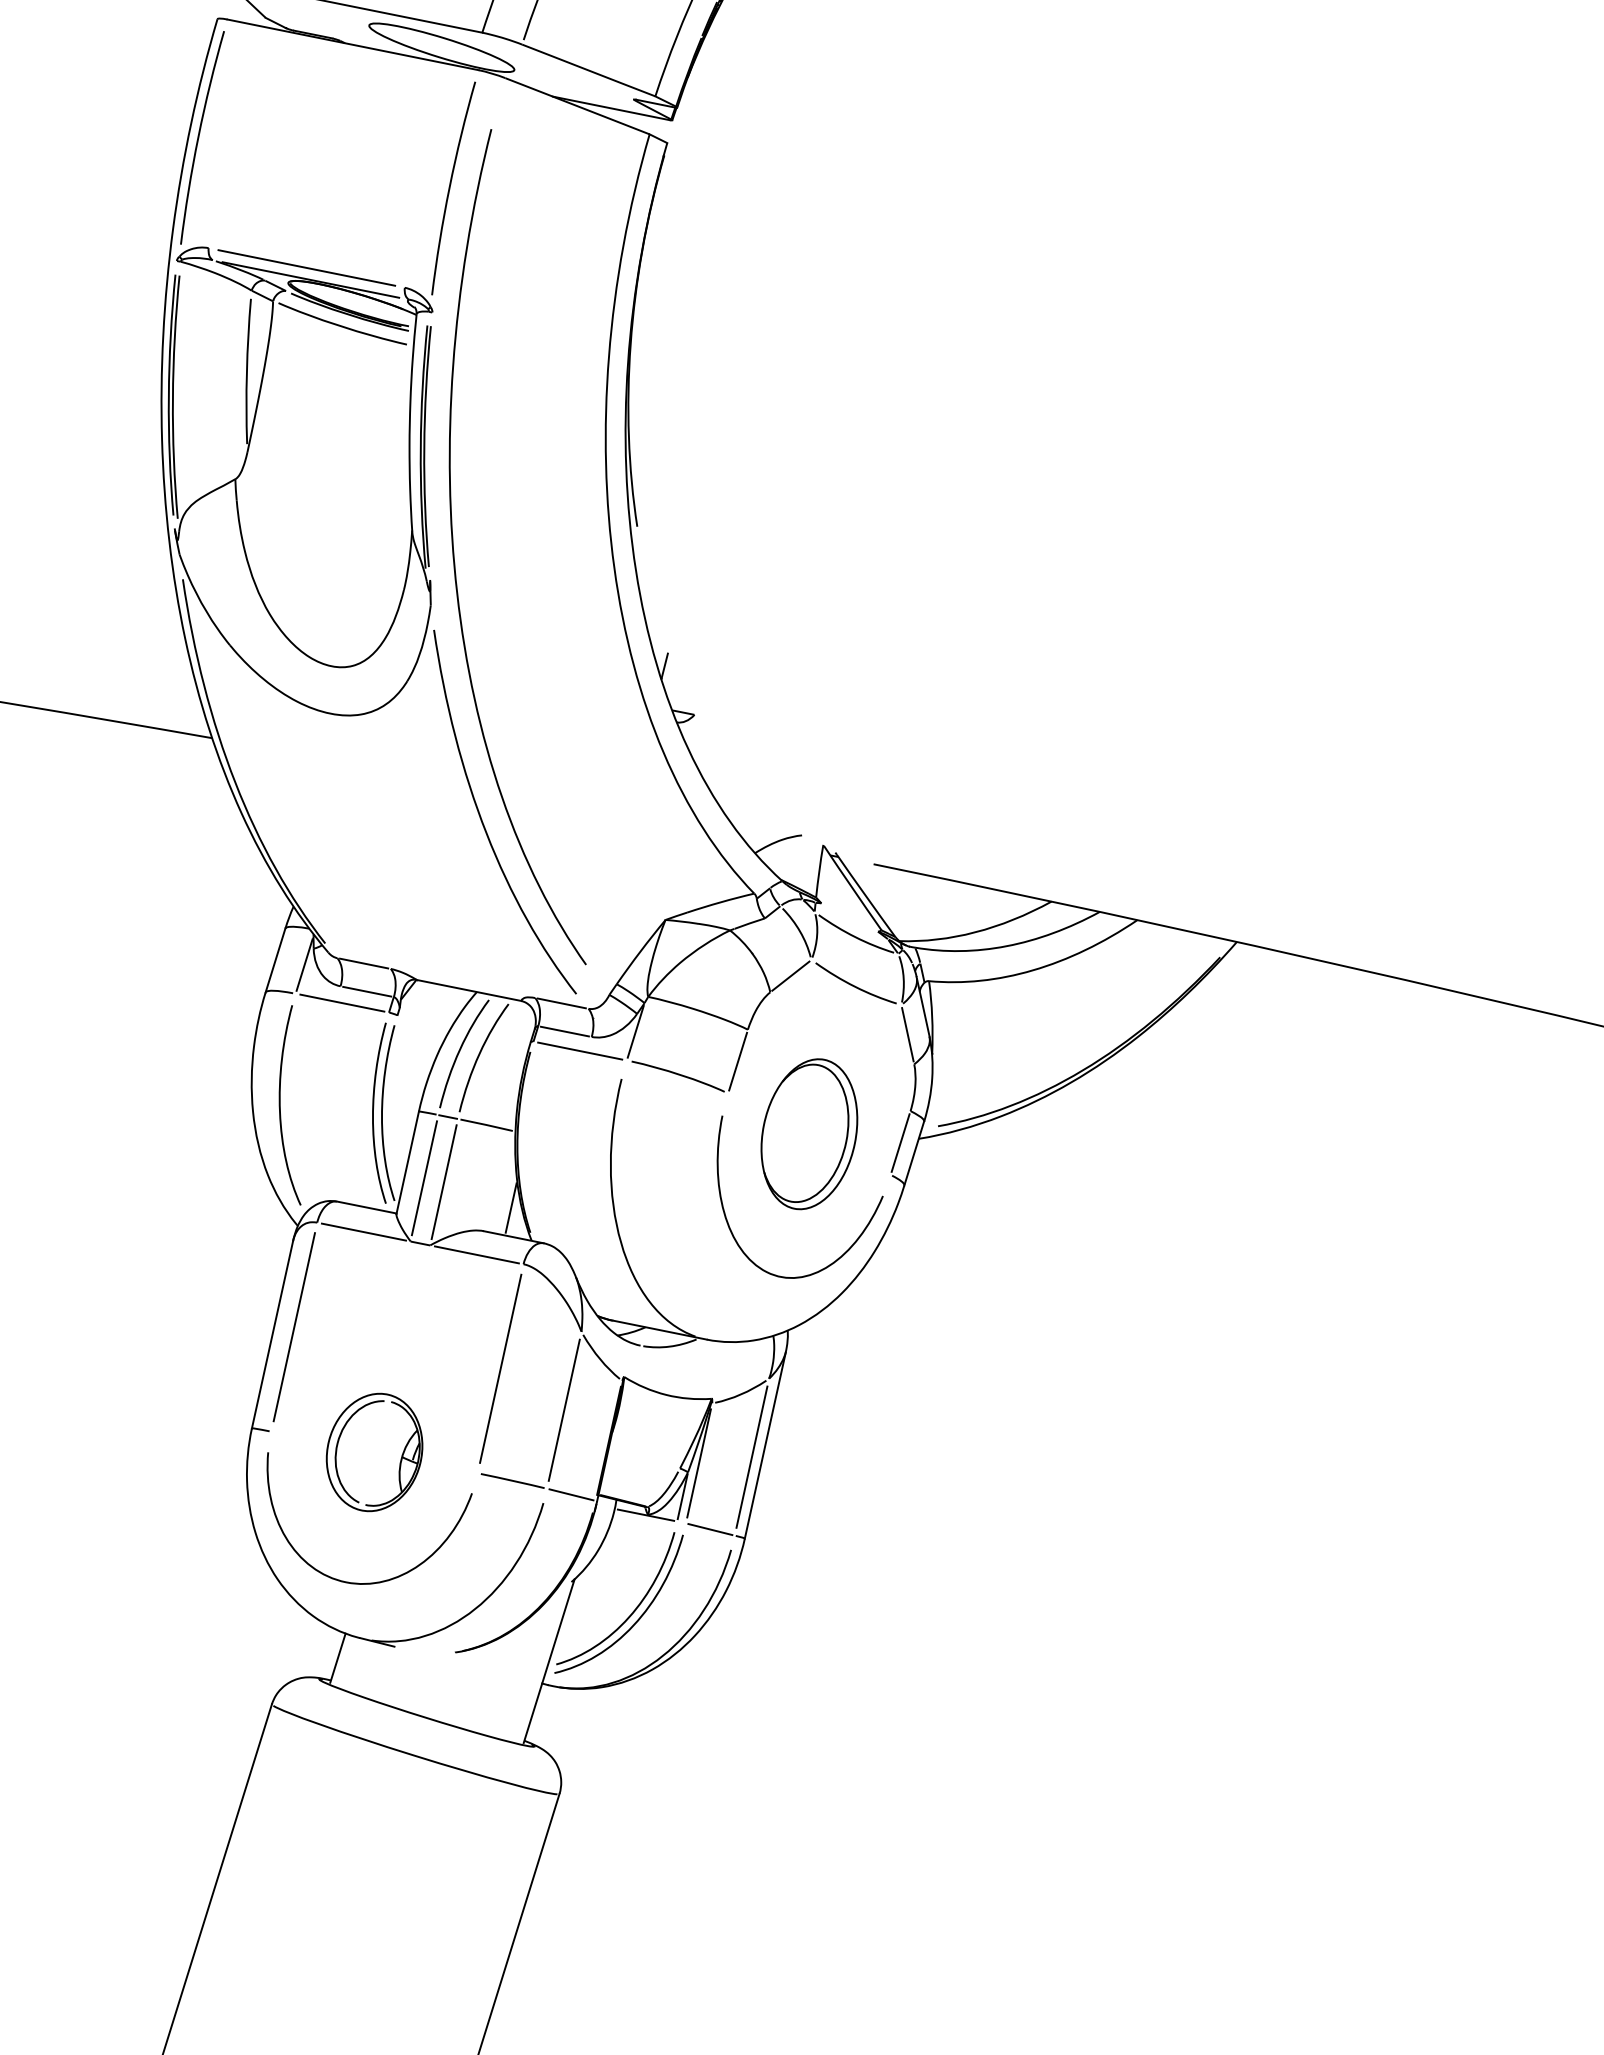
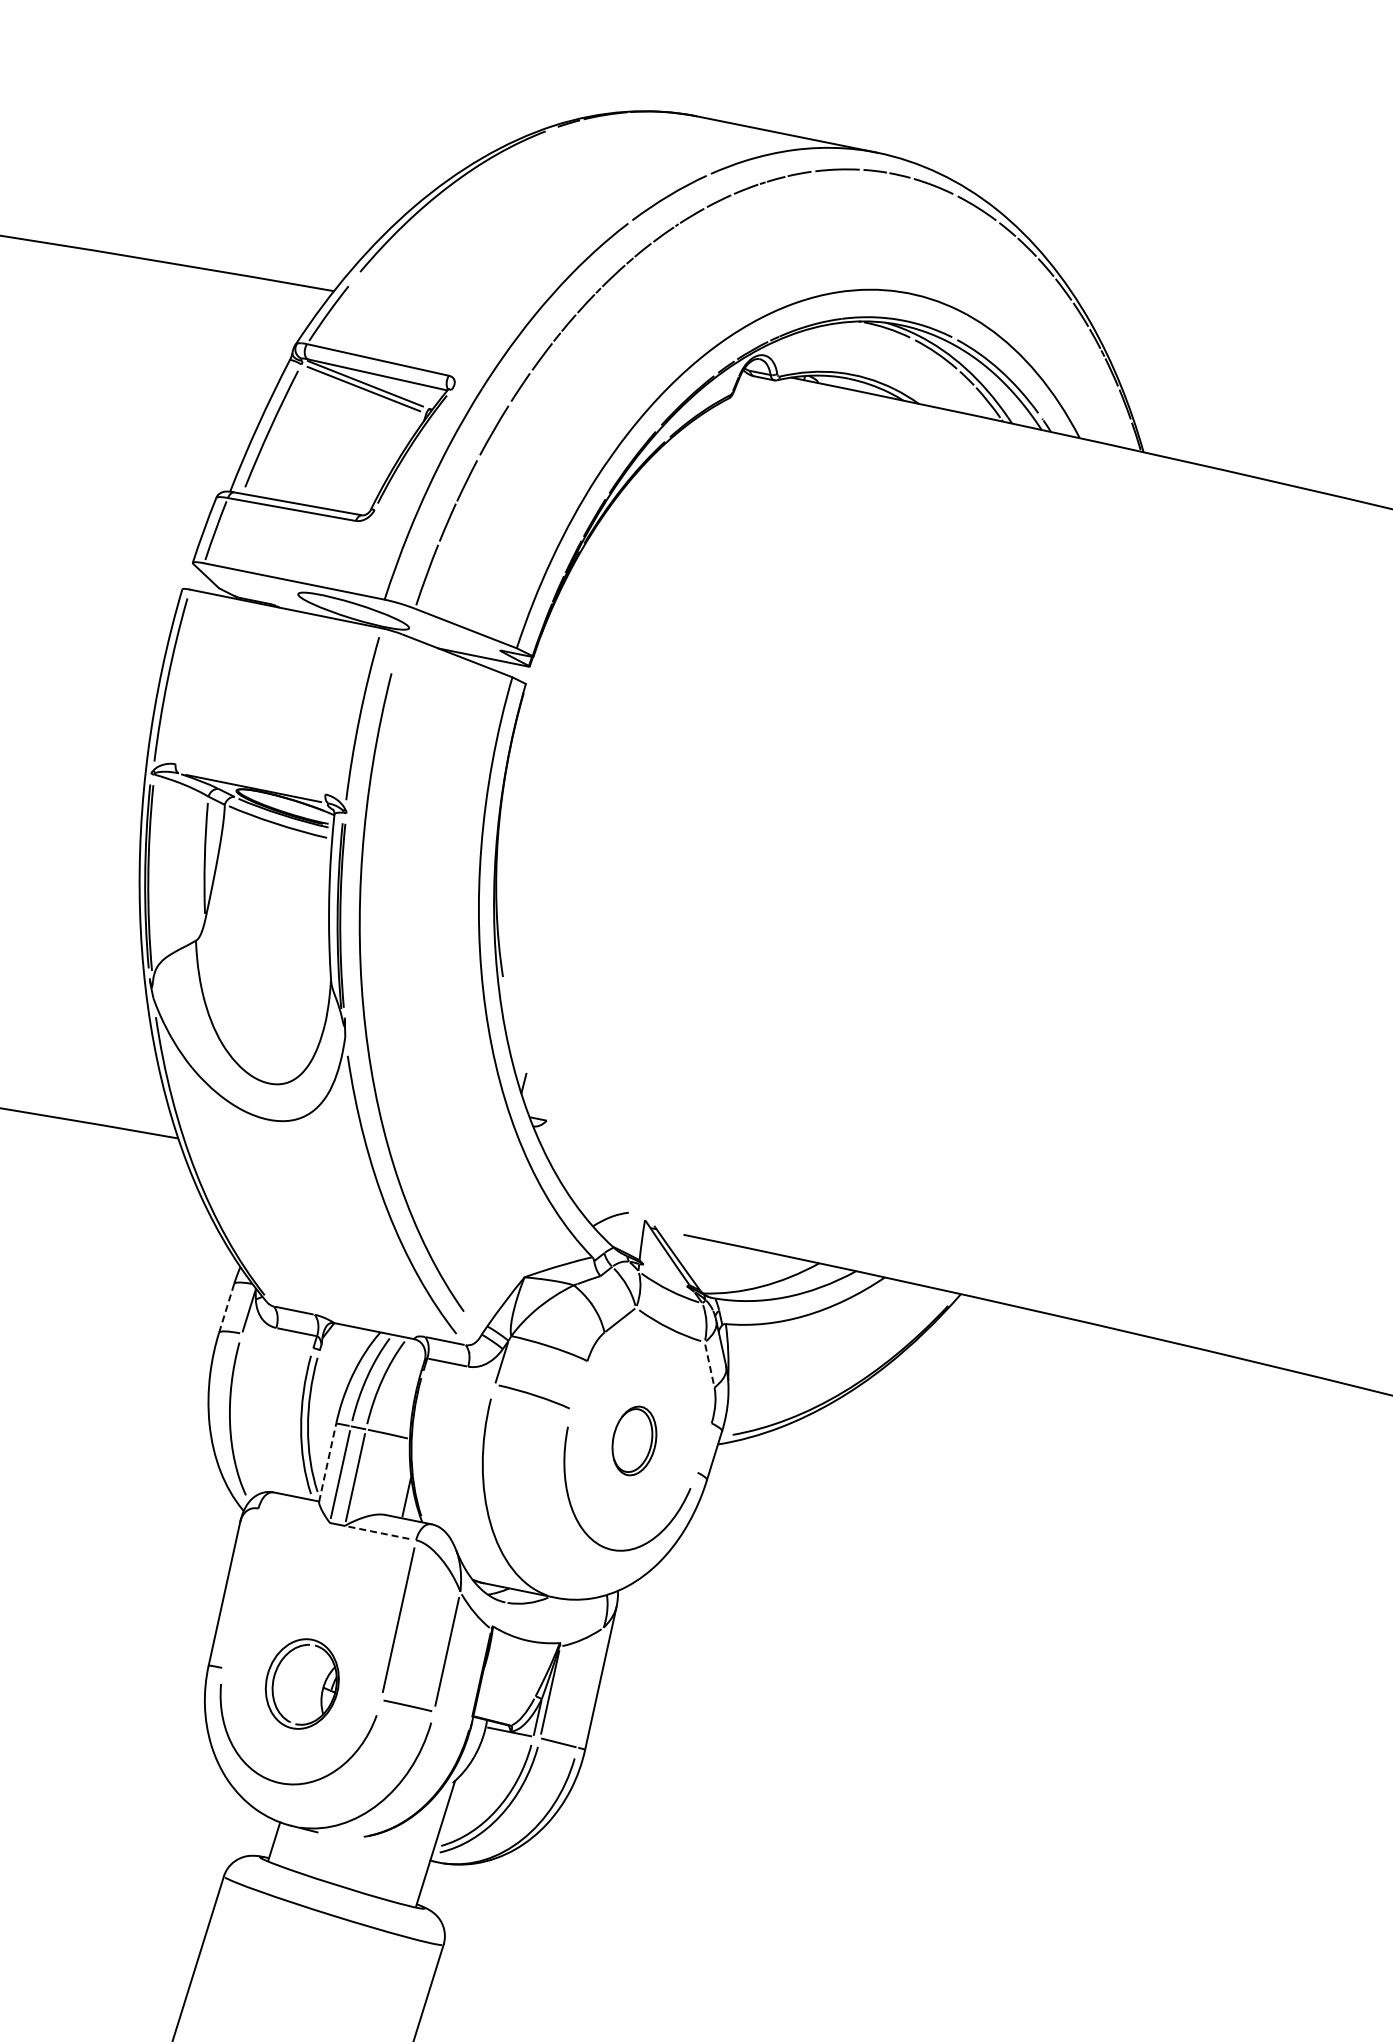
line: (306, 266) -> (250, 778), removed
line: (275, 960) -> (226, 1308), solid -> dashed
line: (342, 1002) -> (277, 1340), removed
line: (907, 1034) -> (709, 1364), solid -> dashed
line: (580, 1051) -> (459, 1377), removed
line: (737, 1061) -> (579, 1385), removed
part: (809, 1133) -> (634, 1440), size x0.6
line: (899, 1142) -> (703, 1447), removed
line: (407, 1162) -> (327, 1462), solid -> dashed
line: (364, 1231) -> (294, 1515), removed
line: (476, 1255) -> (380, 1533), solid -> dashed
line: (293, 1327) -> (240, 1588), removed
line: (751, 1457) -> (590, 1687), removed
line: (571, 1494) -> (452, 1716), removed

